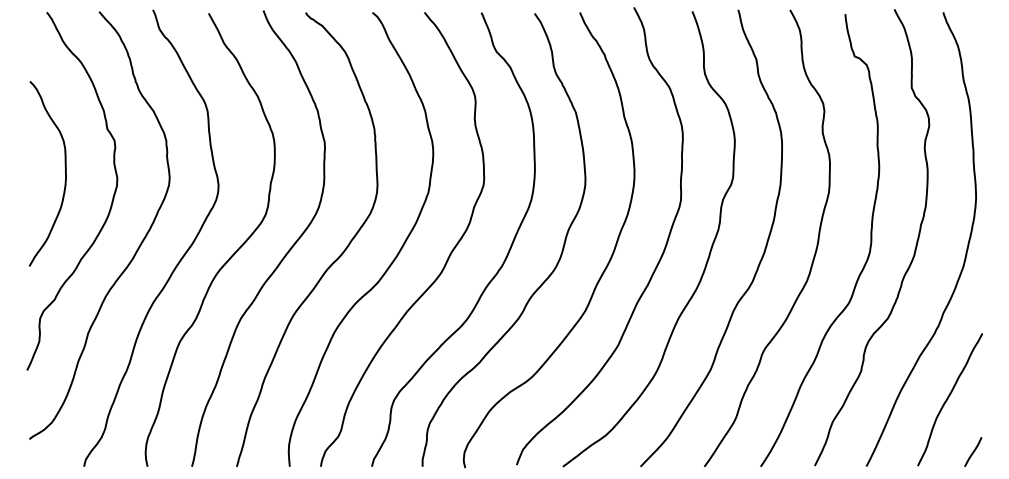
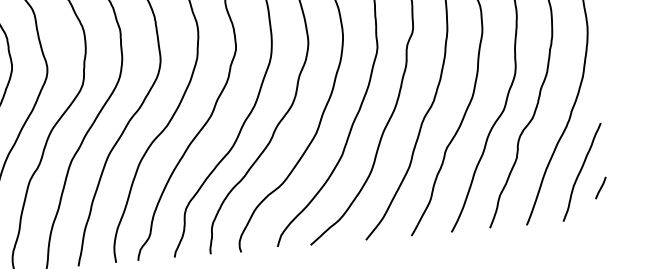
line: (973, 451) -> (600, 187), moved

